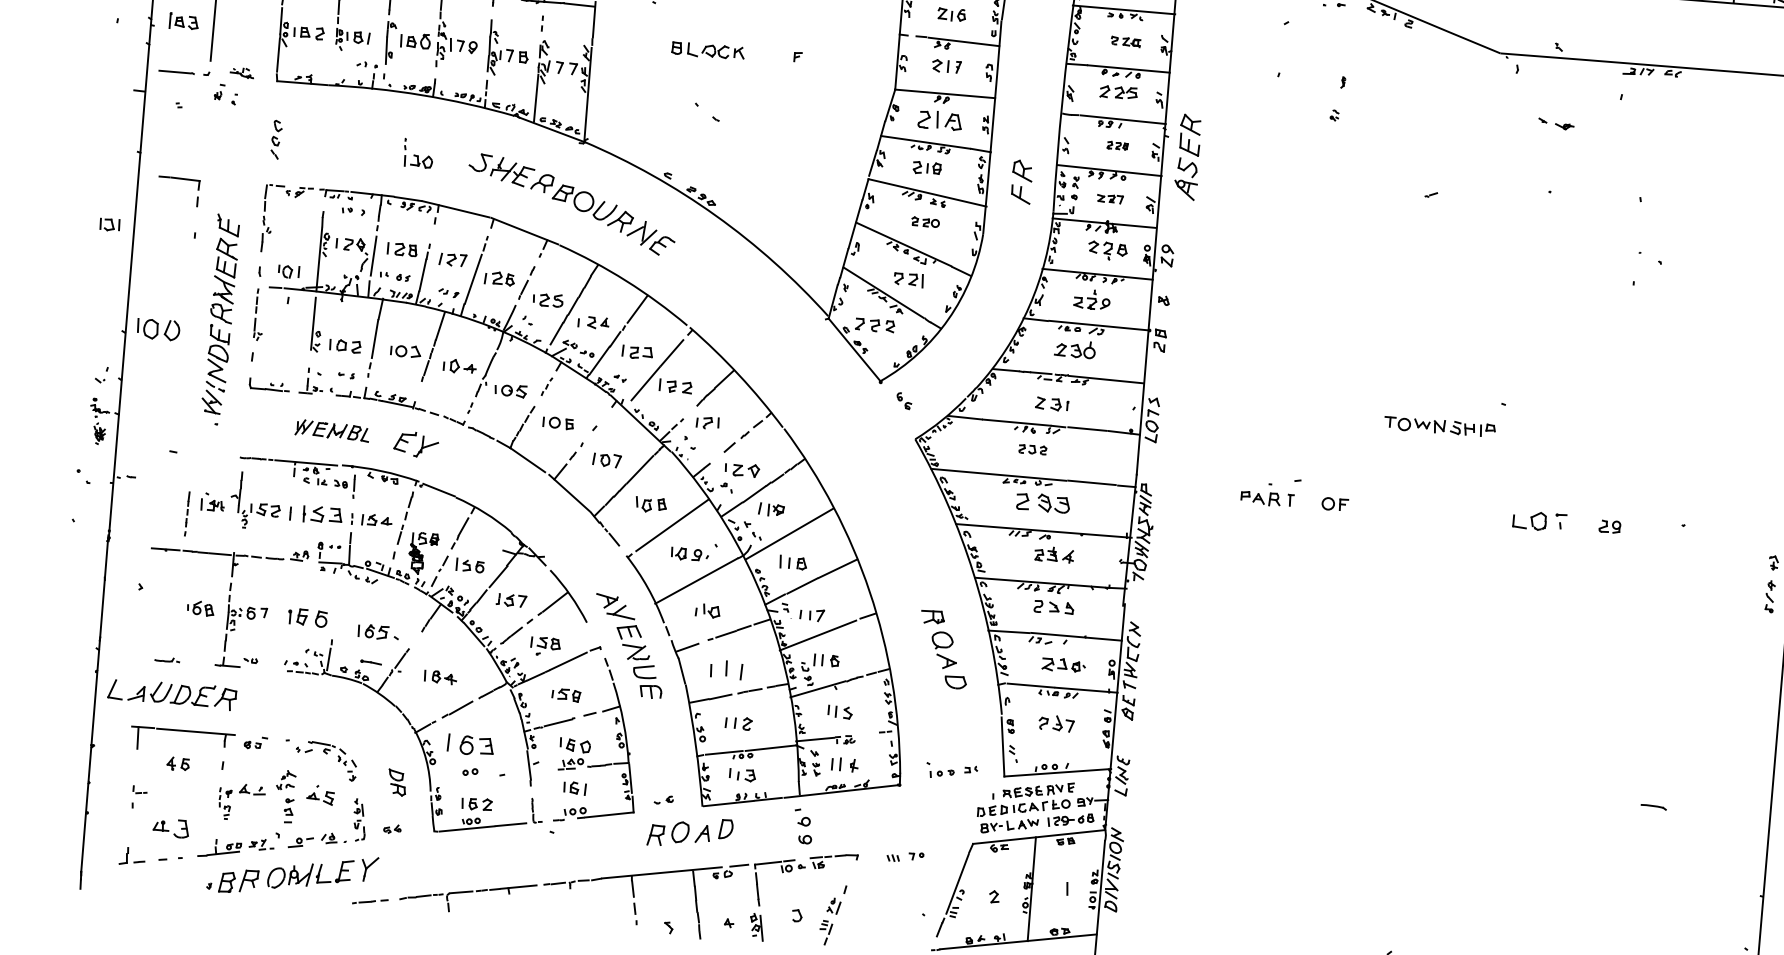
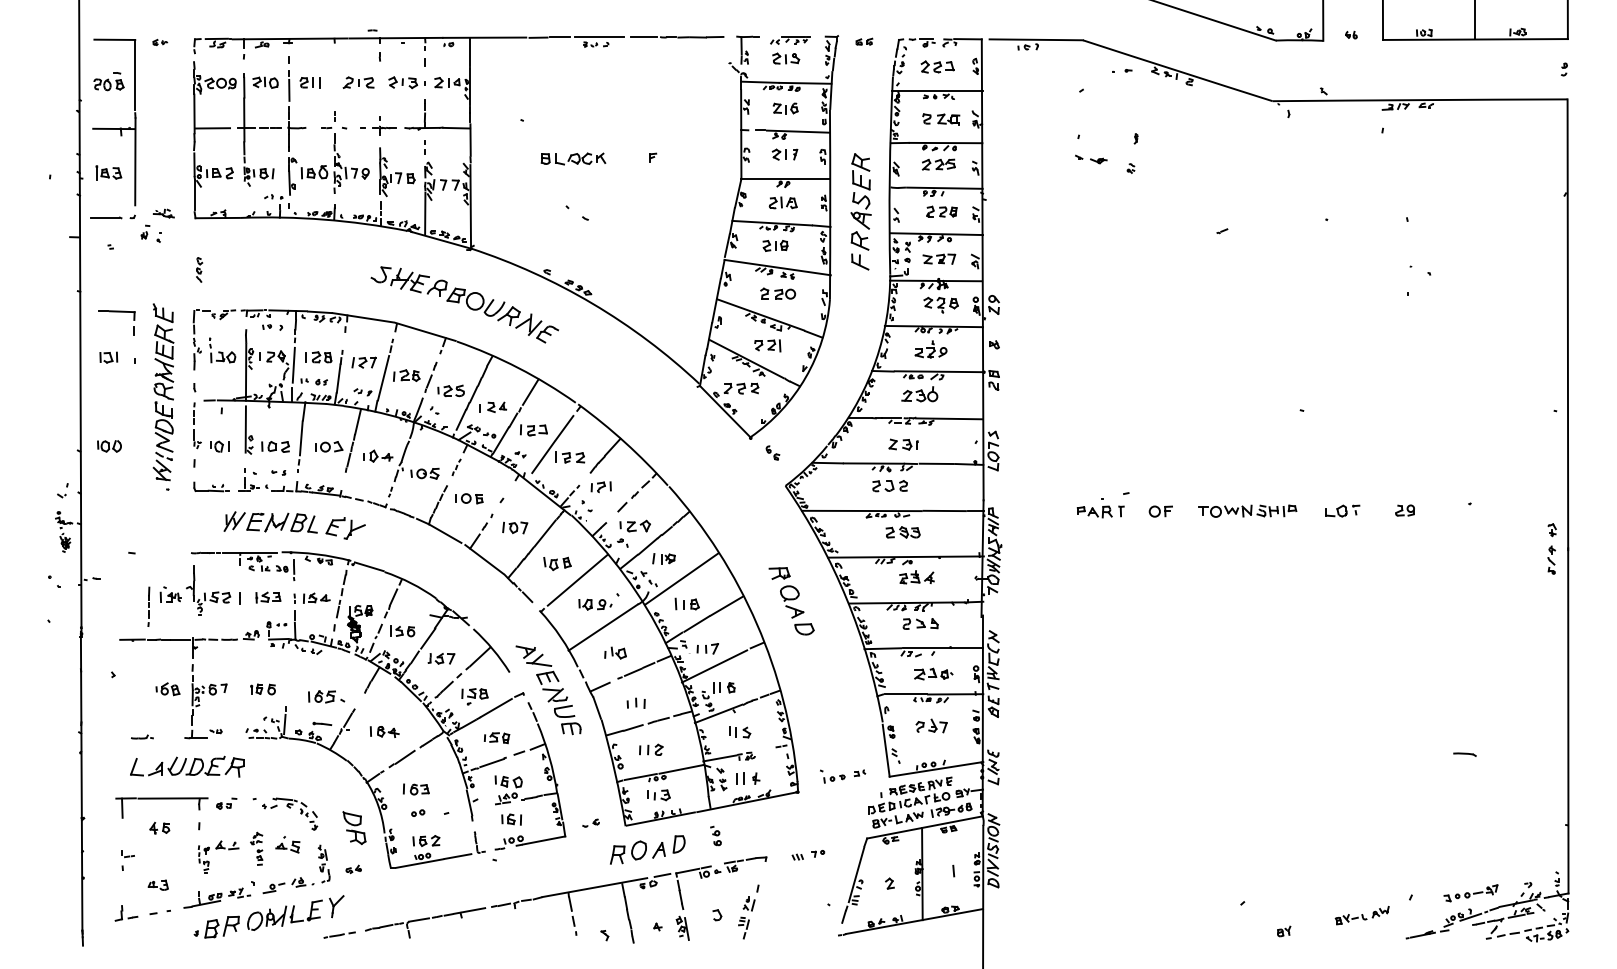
part: (1126, 42) -> (941, 119), size x1.43
part: (939, 120) -> (782, 202), size x0.71
part: (1556, 124) -> (1091, 159), moved
part: (276, 139) -> (199, 269), size x0.71
part: (1117, 145) -> (941, 211), size x1.67
part: (418, 153) -> (222, 350), moved
part: (1187, 157) -> (860, 191), moved
part: (1110, 198) -> (939, 258), size x1.43
part: (925, 222) -> (778, 293), size x1.43
part: (109, 224) -> (108, 357), moved
part: (288, 271) -> (219, 446), moved
part: (220, 319) -> (163, 396), moved
part: (158, 329) -> (109, 446), size x0.62
part: (1440, 425) -> (1247, 510), moved
part: (332, 430) -> (270, 522), size x1.43
part: (1032, 449) -> (889, 486), size x1.43
part: (1042, 502) -> (902, 532), size x0.71
part: (322, 514) -> (268, 597), size x0.71
part: (1539, 520) -> (1342, 510), size x0.71
part: (307, 617) -> (262, 689), size x0.71
part: (943, 649) -> (791, 601), moved
part: (725, 668) -> (635, 702), size x0.62
part: (172, 693) -> (187, 766), moved
part: (469, 745) -> (415, 789), size x0.62
part: (397, 782) -> (354, 827), size x1.43
part: (285, 796) -> (256, 848), size x0.71
part: (802, 825) -> (715, 835), size x0.62
part: (170, 827) -> (157, 884), size x0.62
part: (690, 832) -> (647, 849), moved

